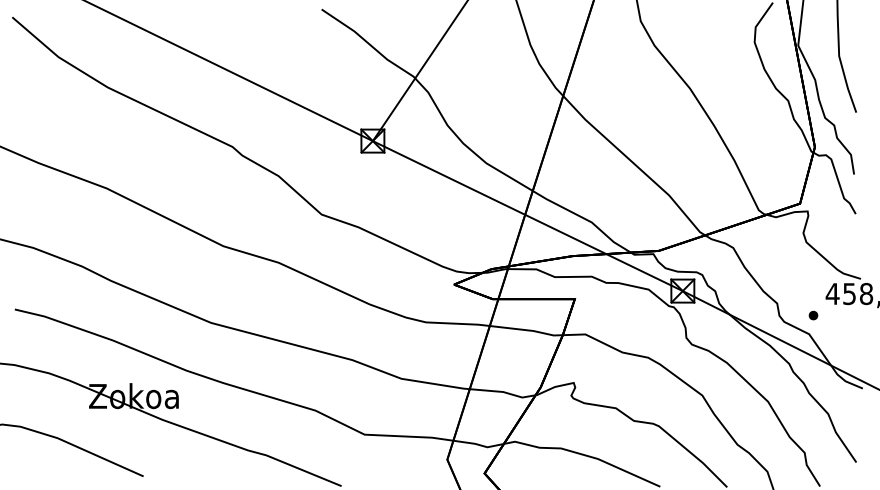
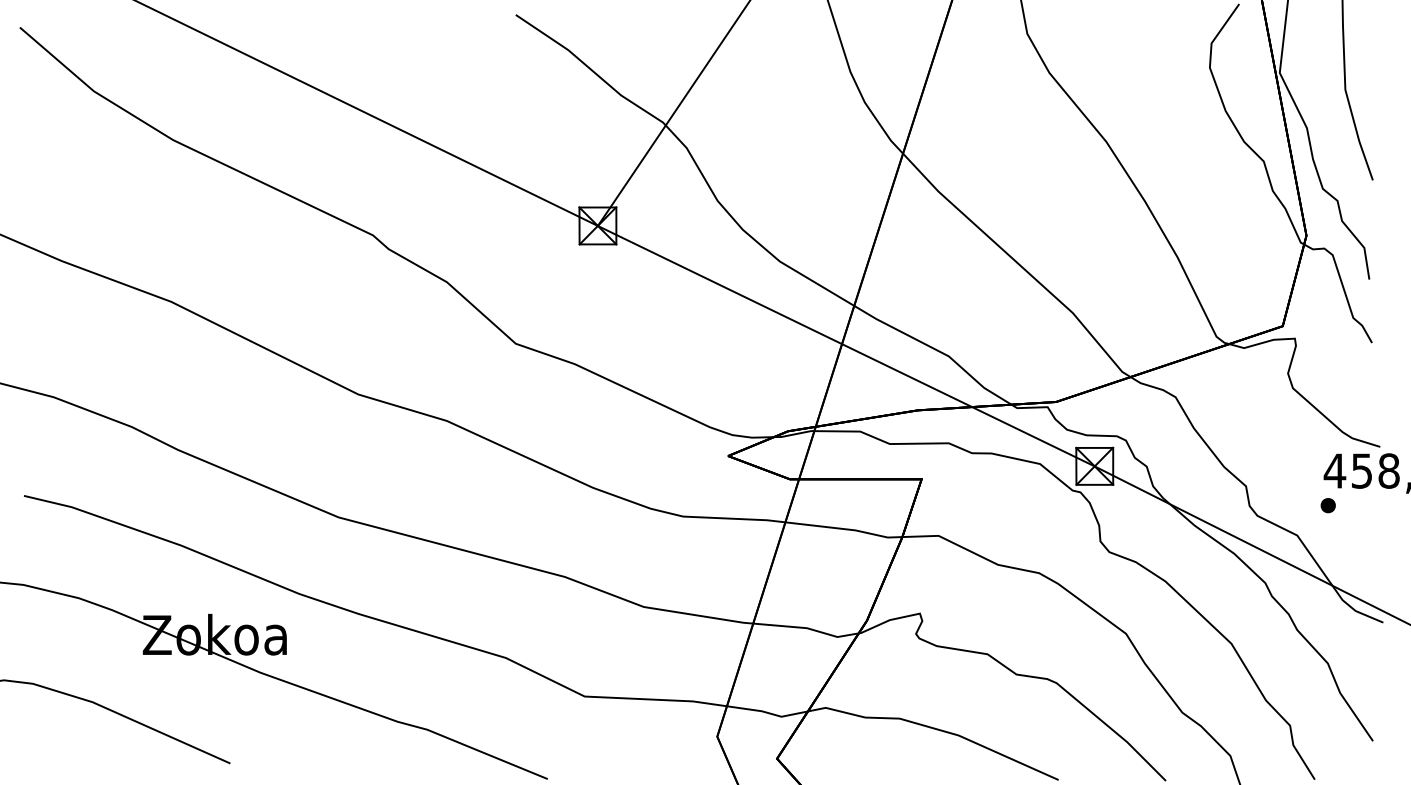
part: (813, 315) -> (1328, 505), moved

